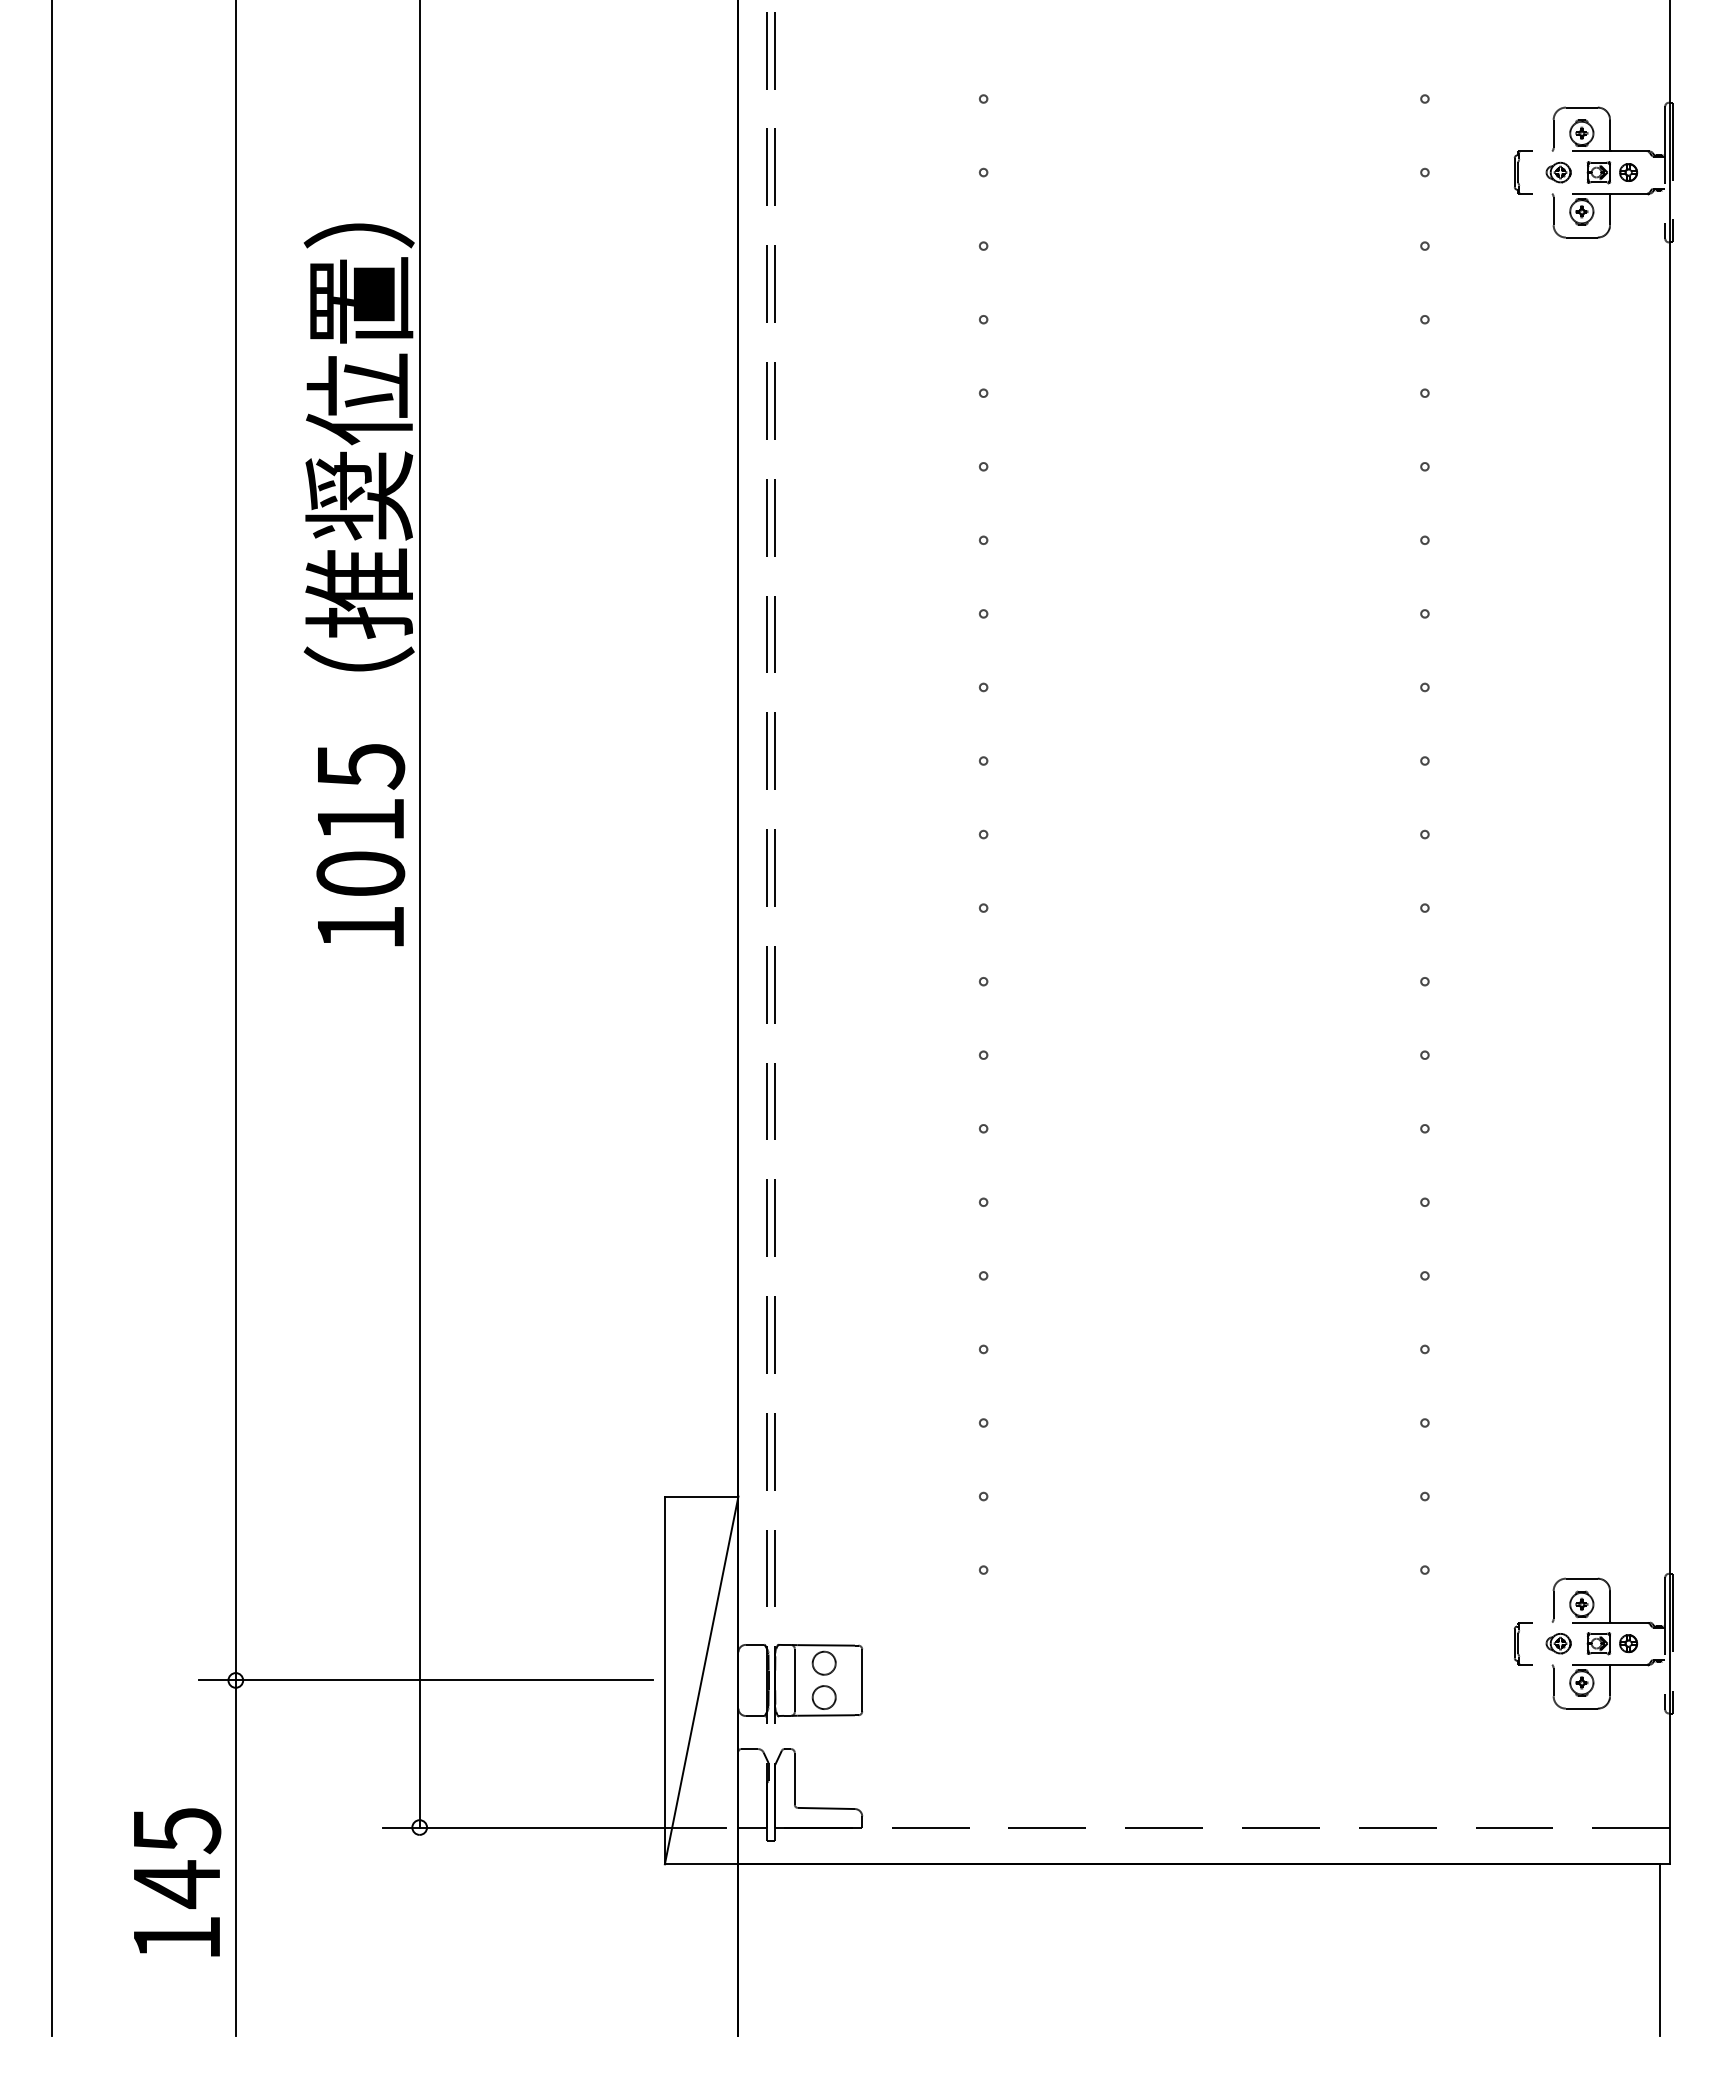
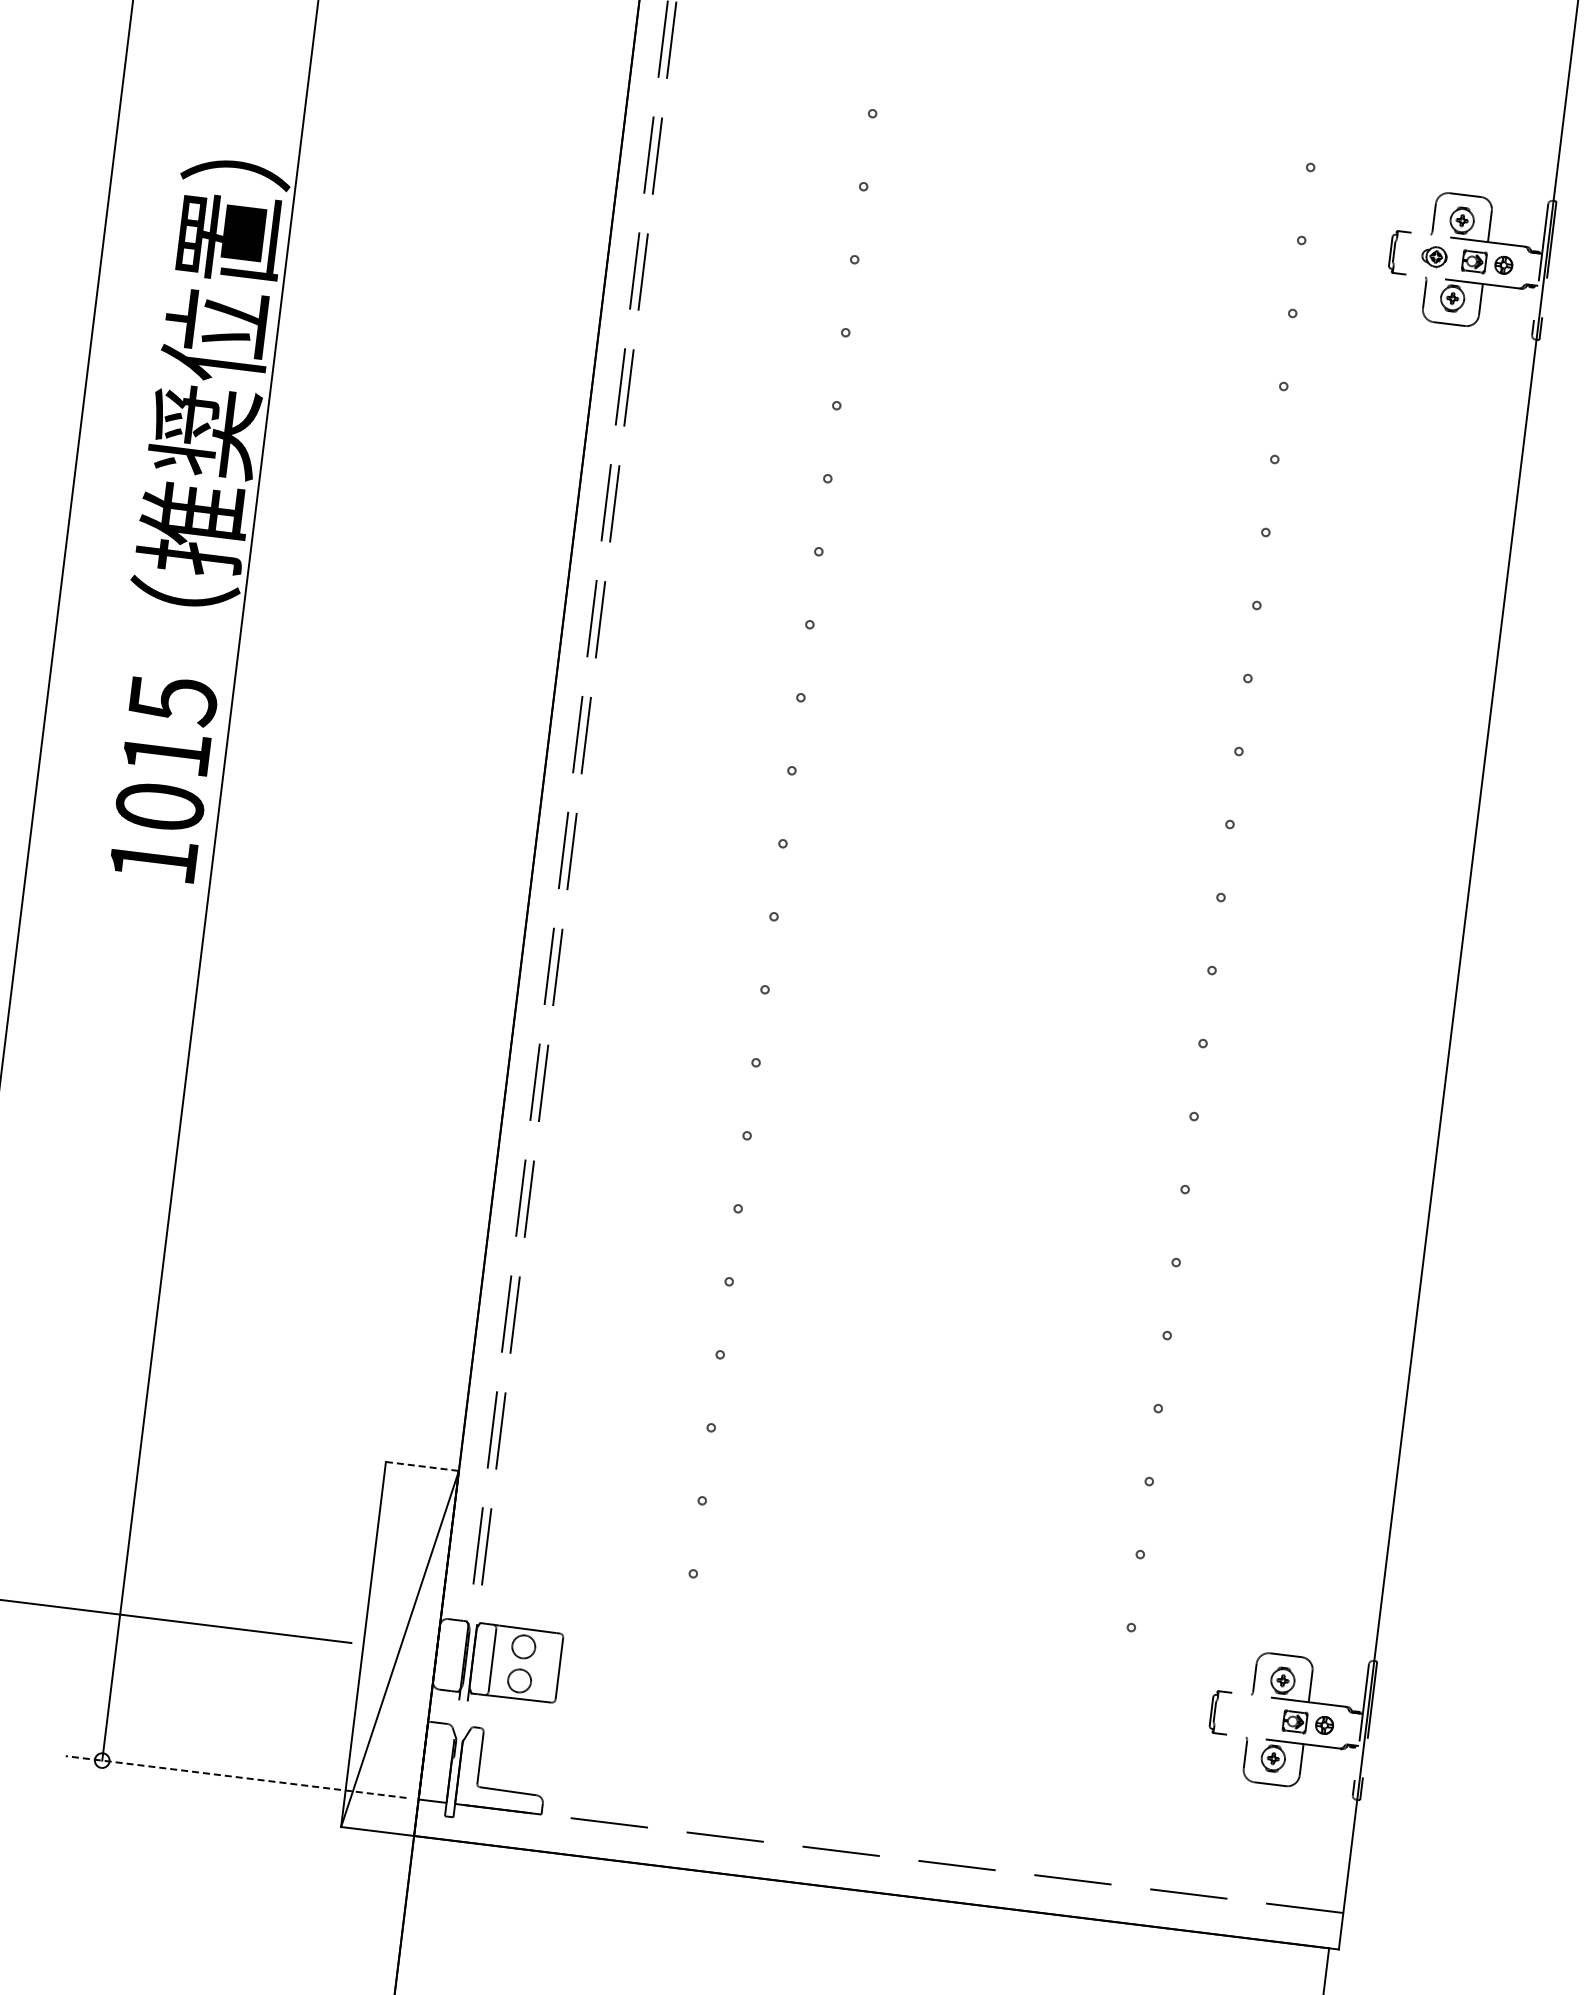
line: (701, 1496) -> (422, 1466), solid -> dashed
part: (1558, 1643) -> (1254, 1716), removed
line: (554, 1827) -> (236, 1777), solid -> dashed

